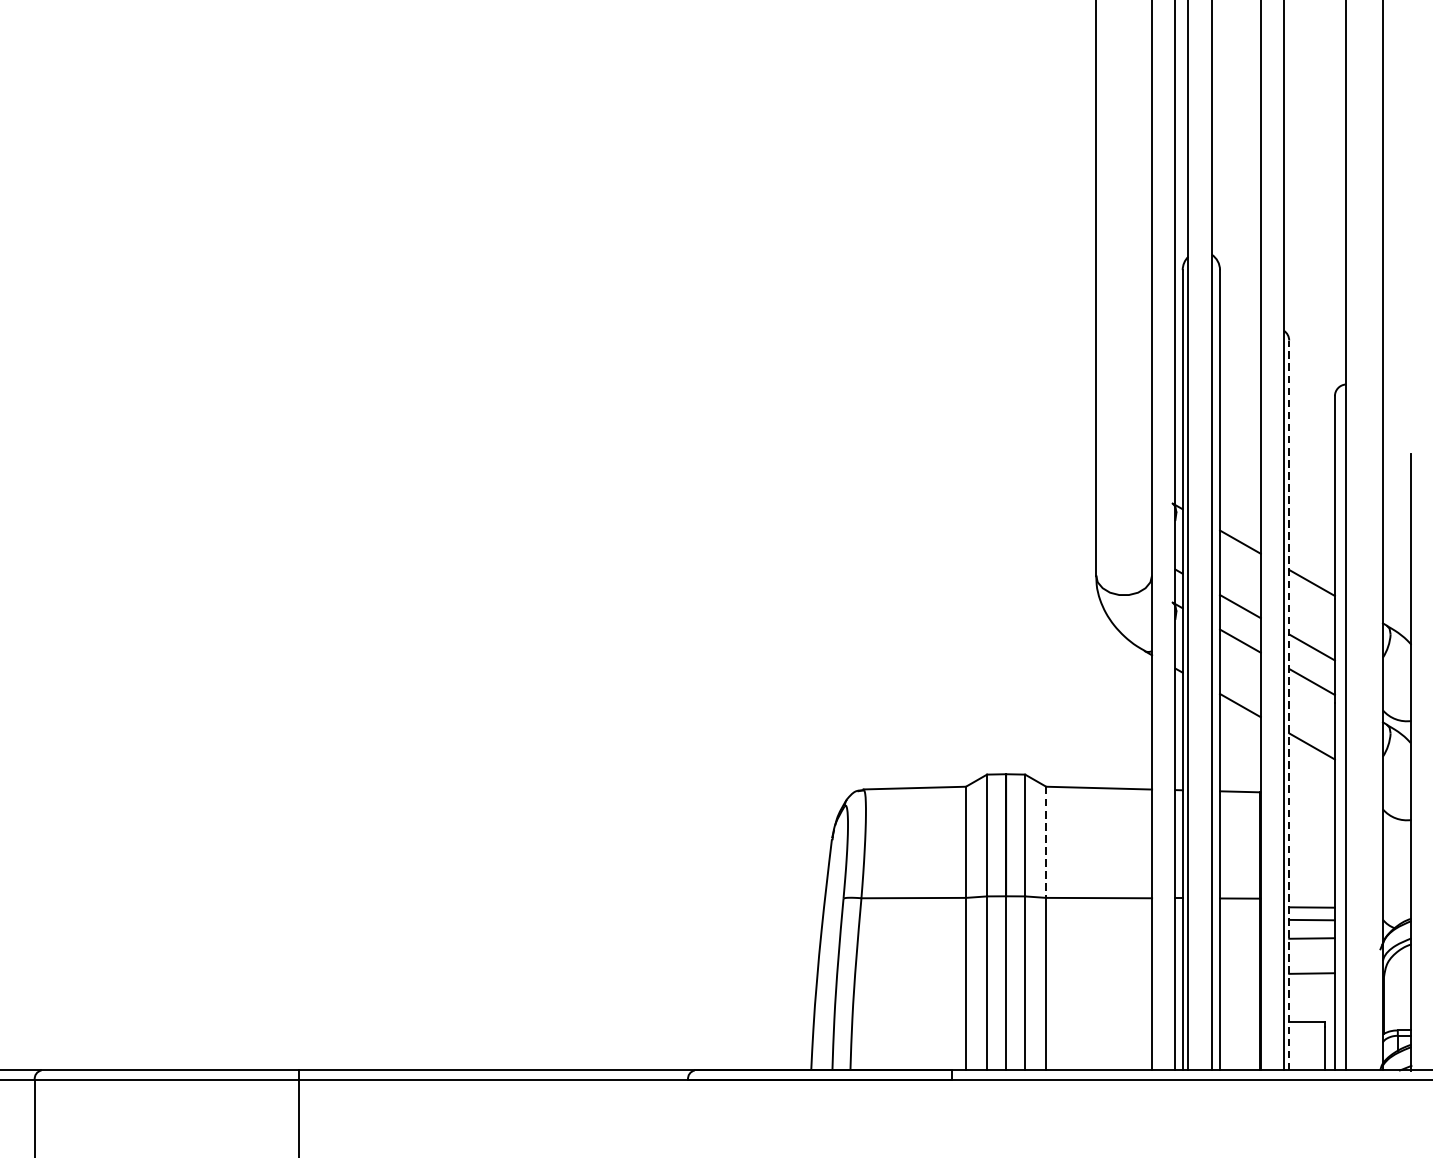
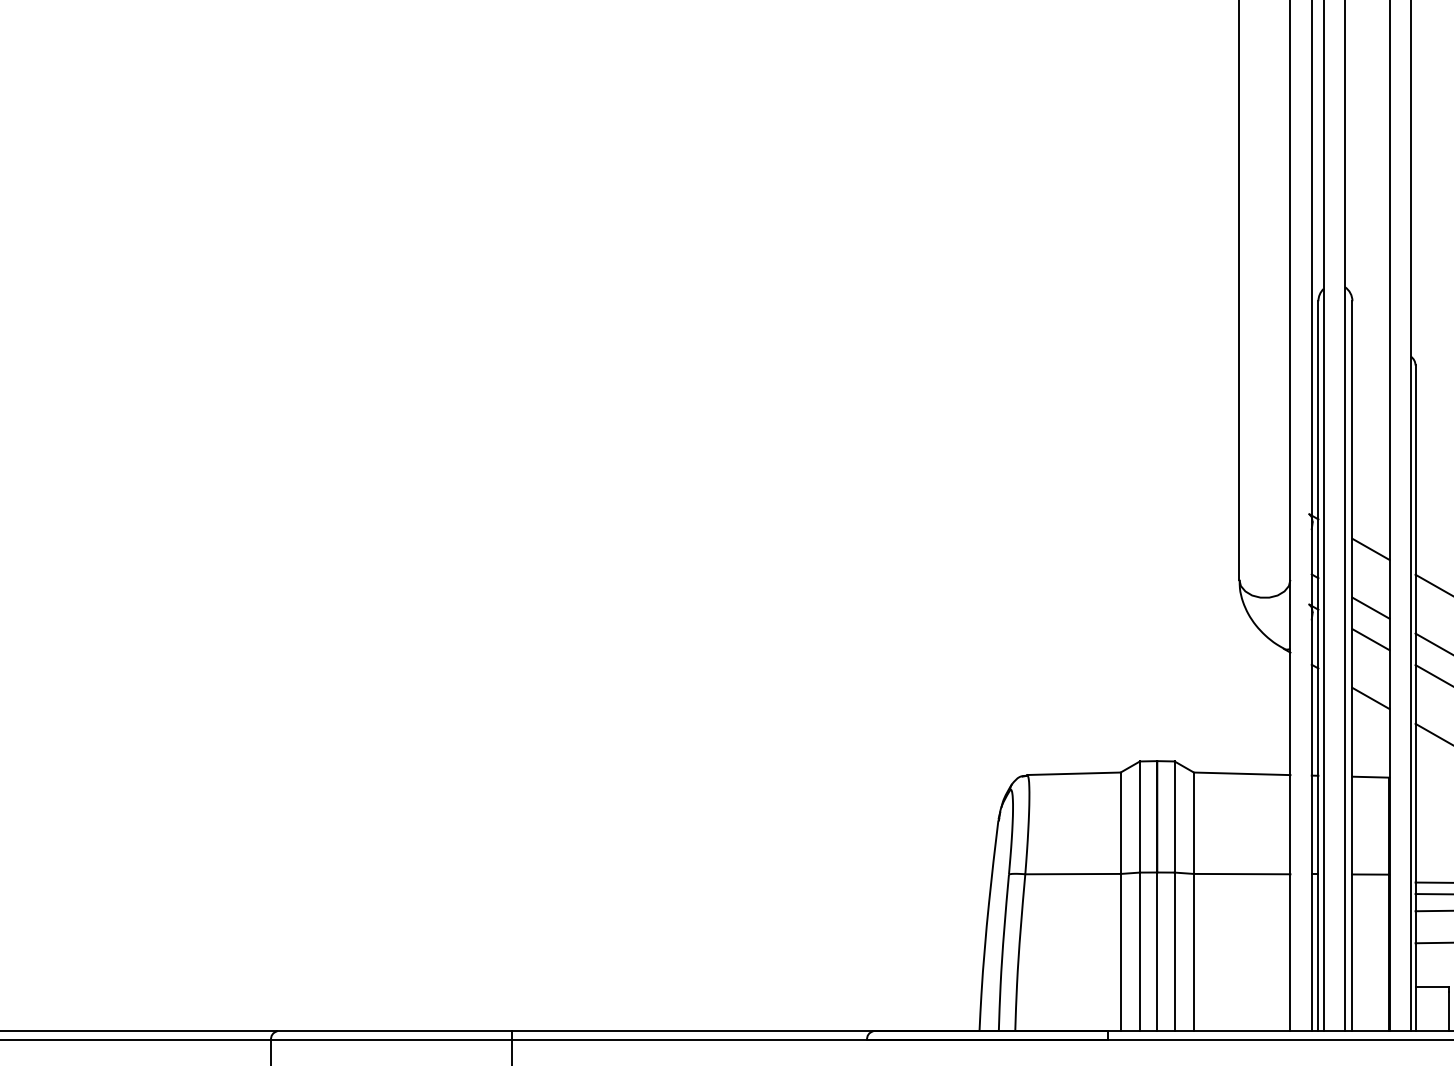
line: (1289, 705) -> (1415, 698), dashed -> solid
line: (1045, 842) -> (1193, 823), dashed -> solid

